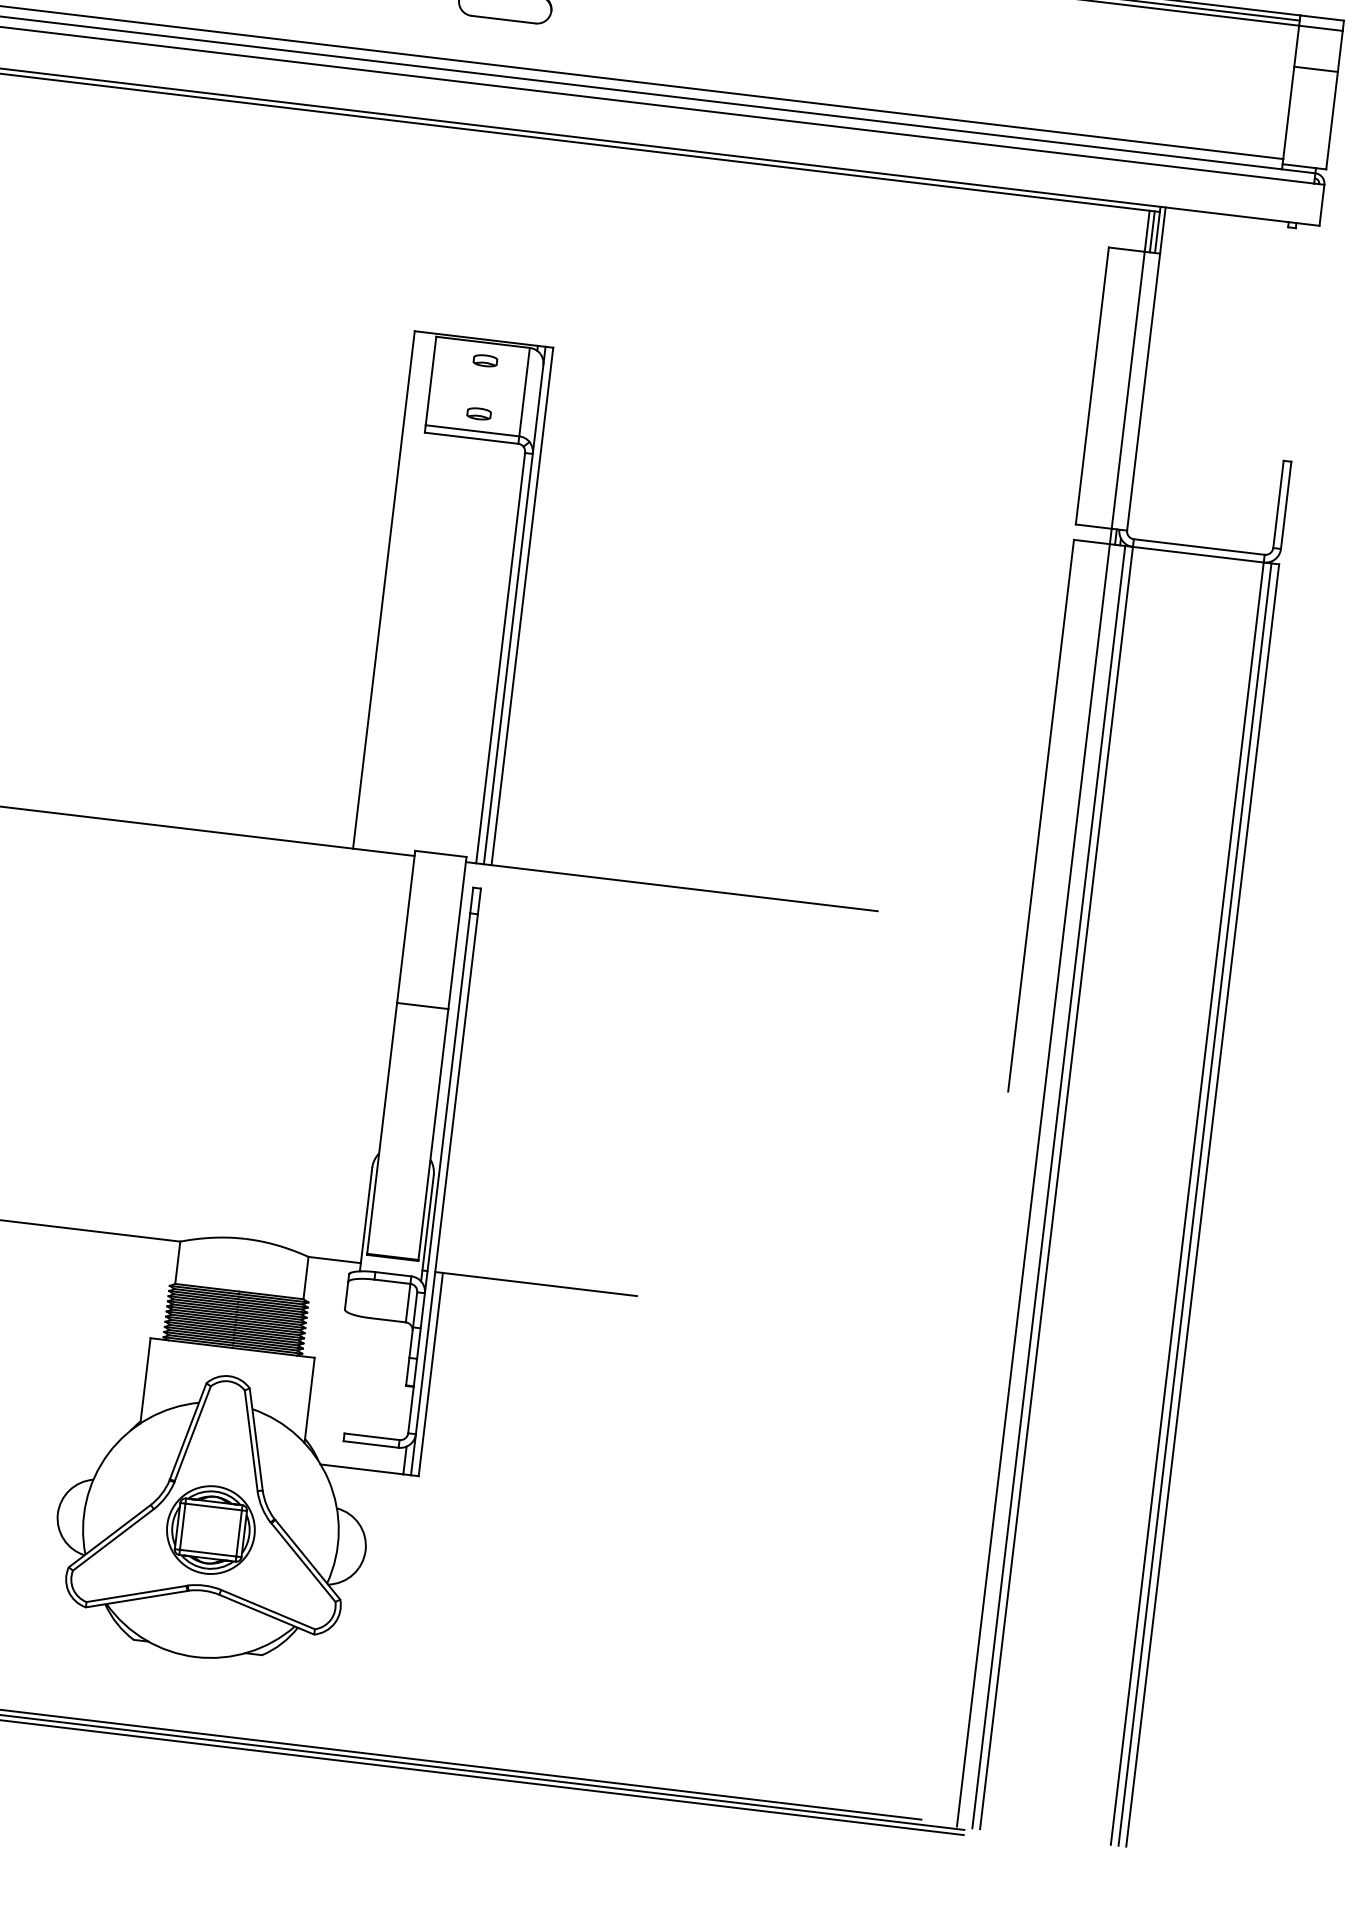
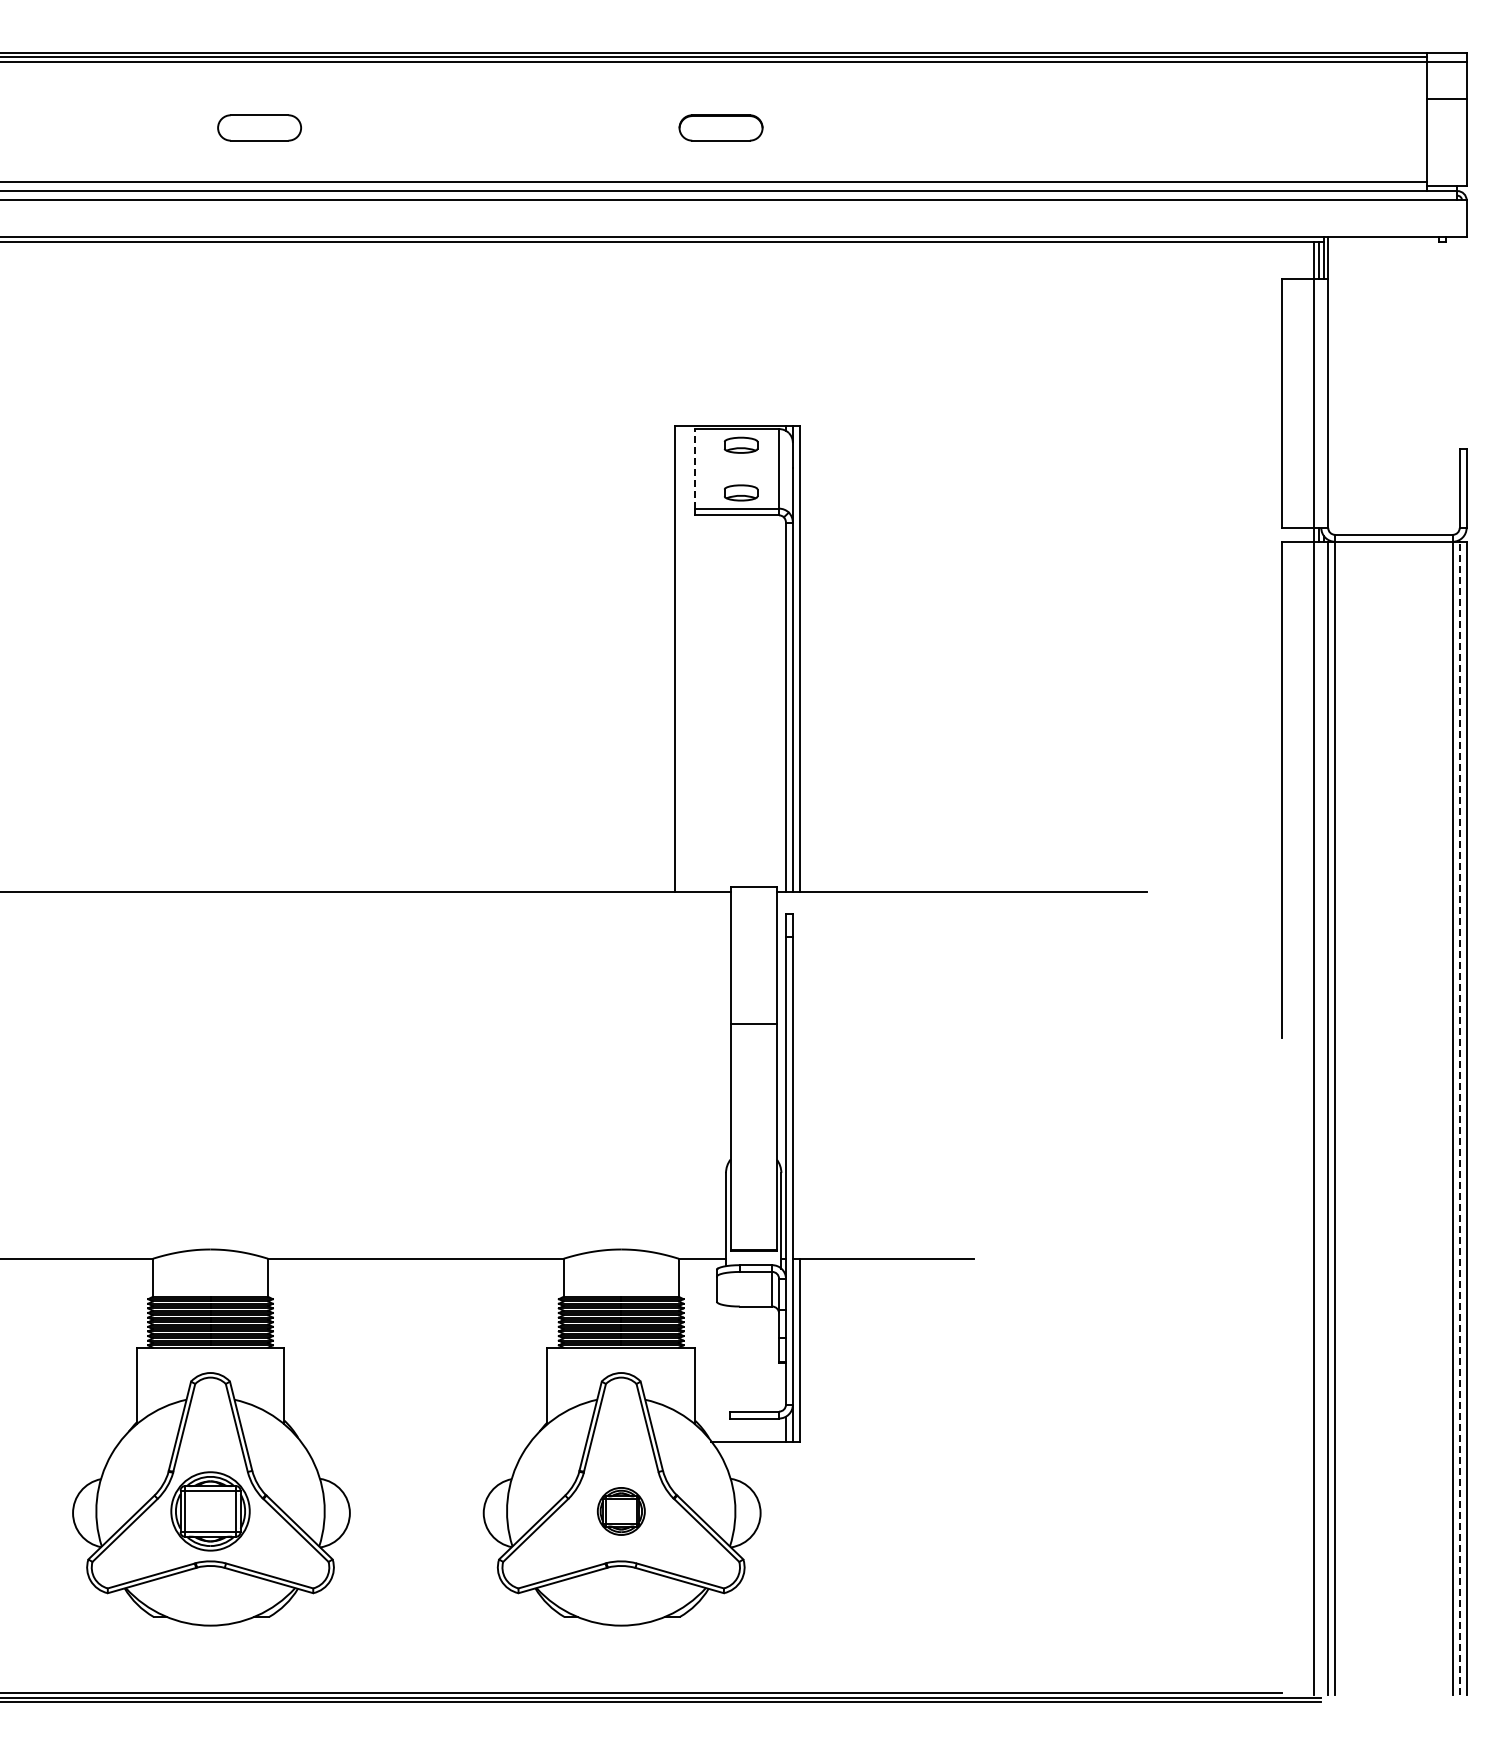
part: (484, 359) -> (740, 444), size x1.6
line: (430, 380) -> (694, 468), solid -> dashed
part: (478, 413) -> (740, 492), size x1.6
line: (1194, 1204) -> (1459, 1118), solid -> dashed
part: (211, 1530) -> (621, 1511), size x0.6

